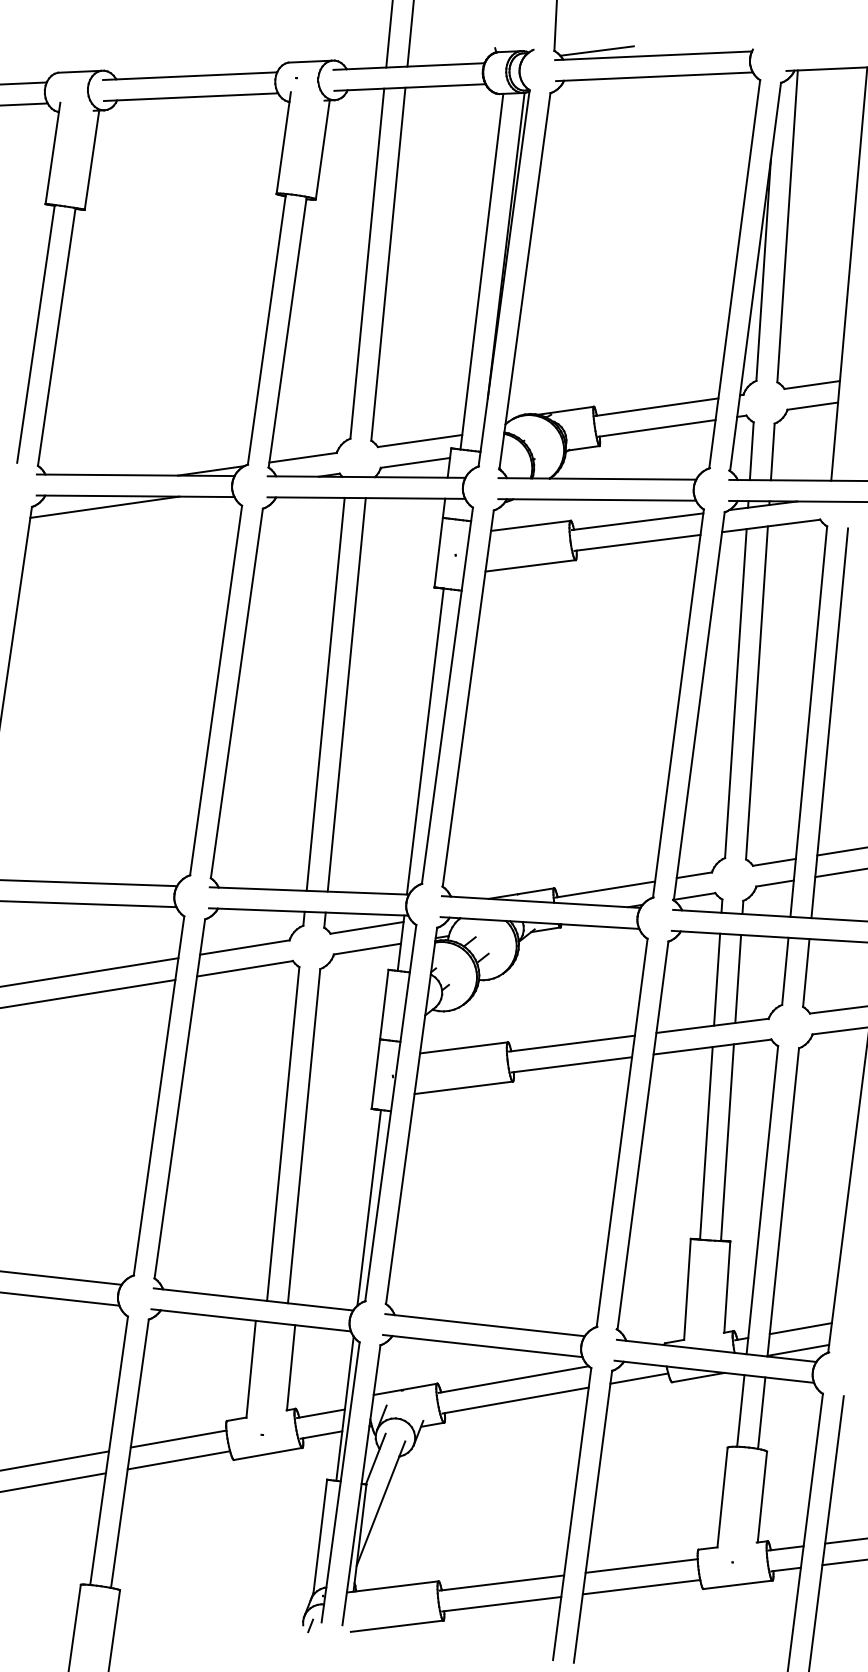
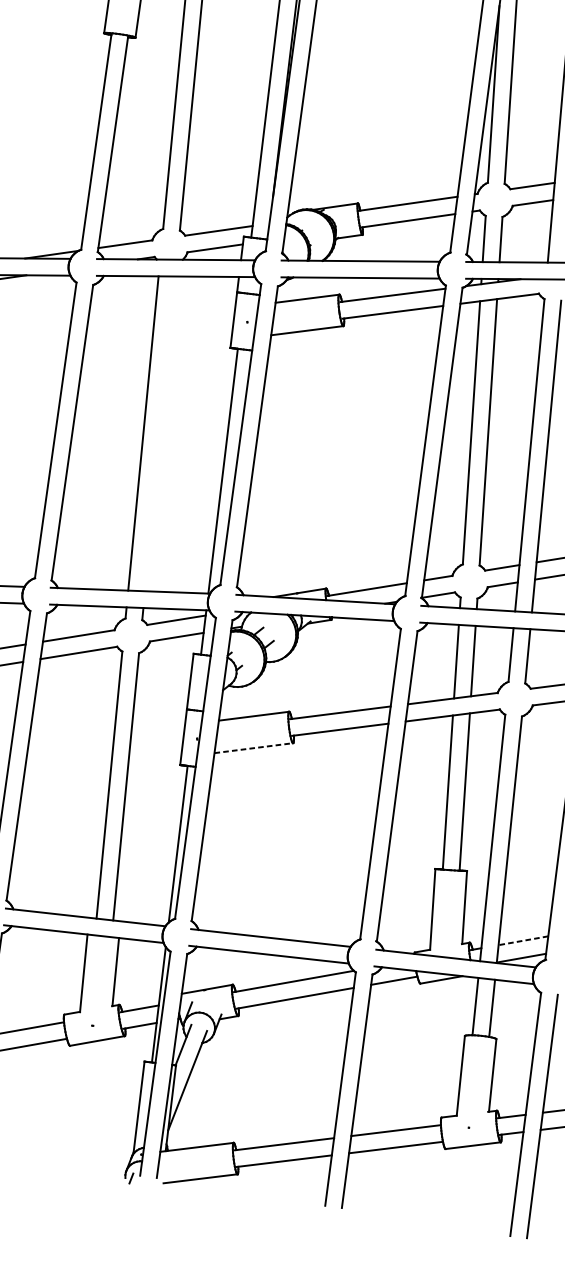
line: (346, 694) -> (160, 433), removed
line: (464, 1087) -> (254, 747), solid -> dashed
line: (800, 1328) -> (523, 940), solid -> dashed

